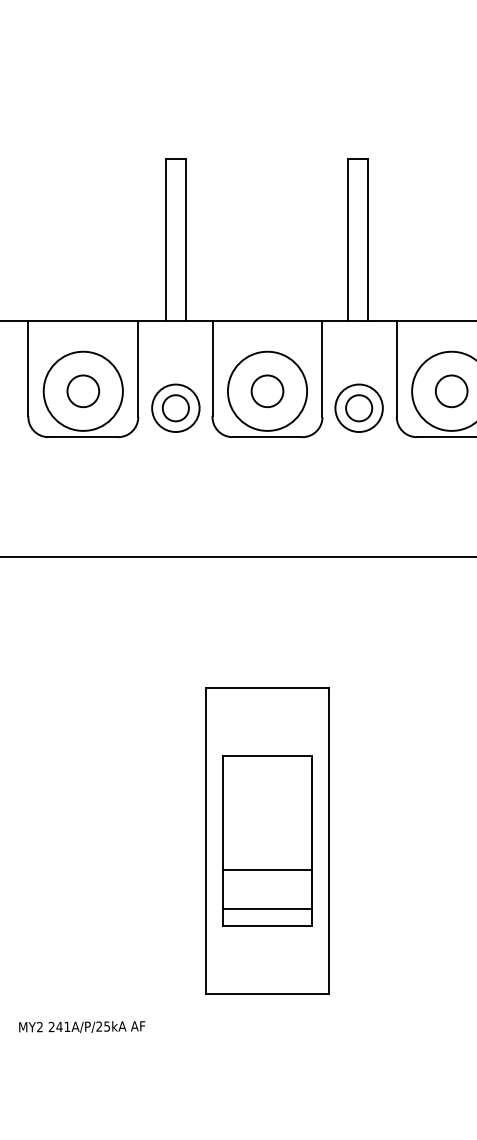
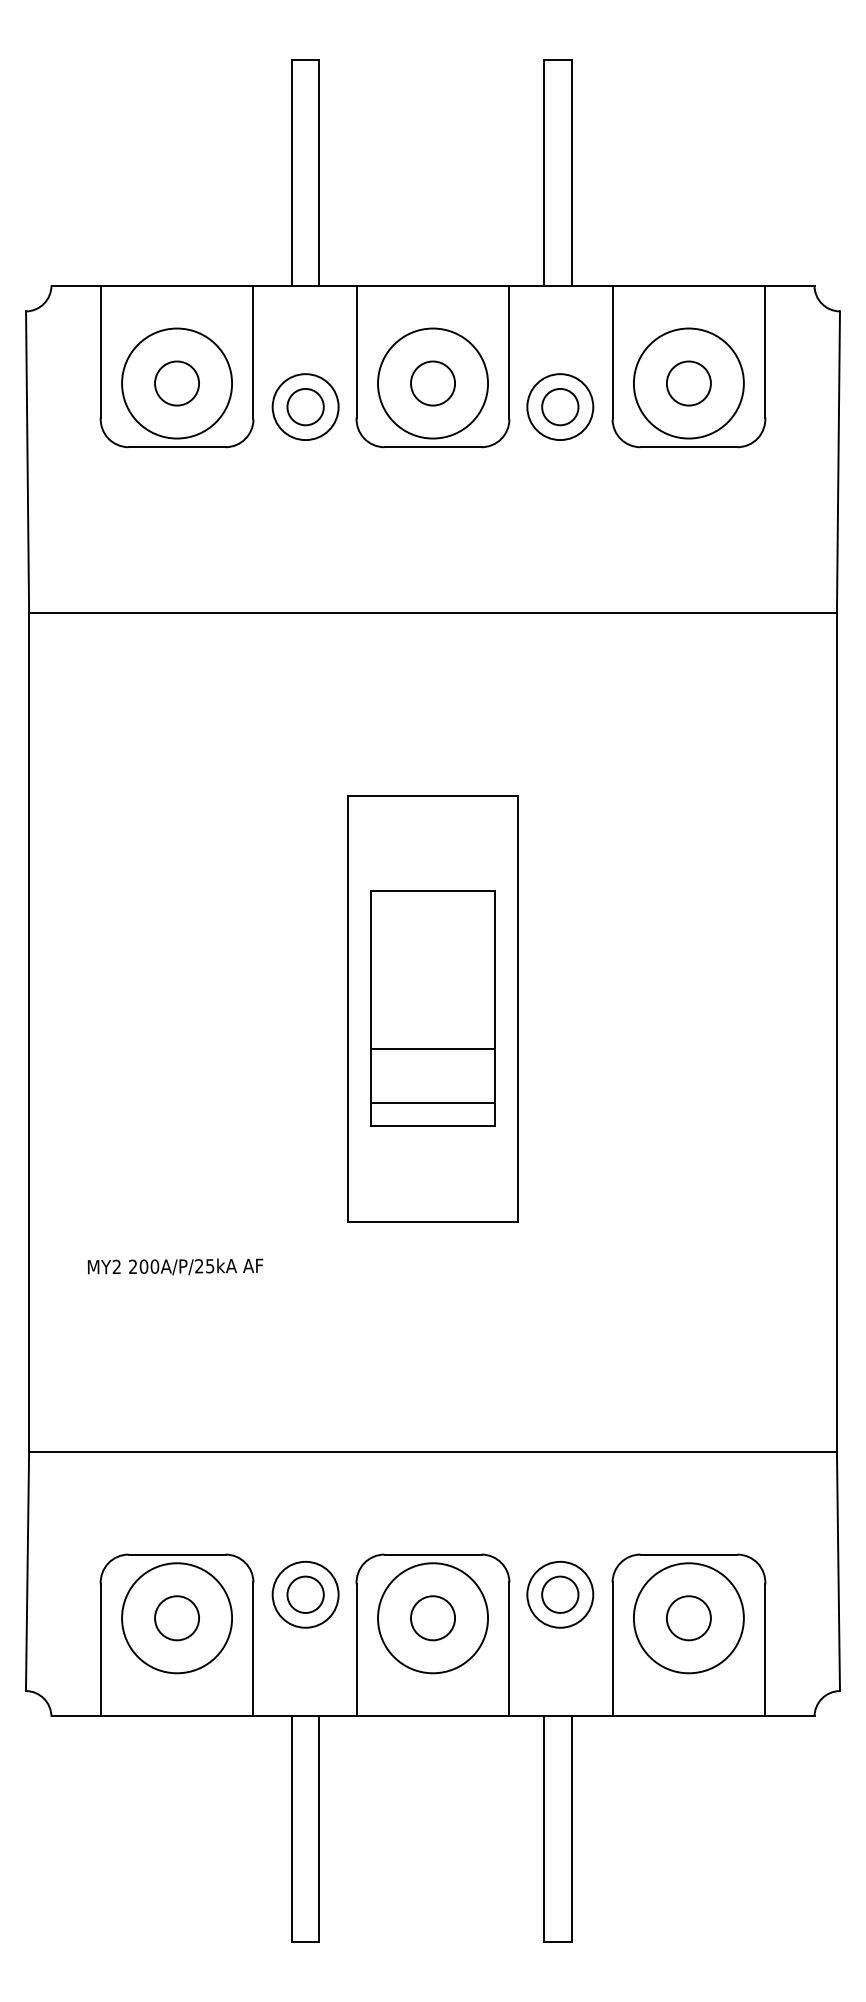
text: (63, 1026) -> (149, 1266), 241A/P/25kA -> 200A/P/25kA

